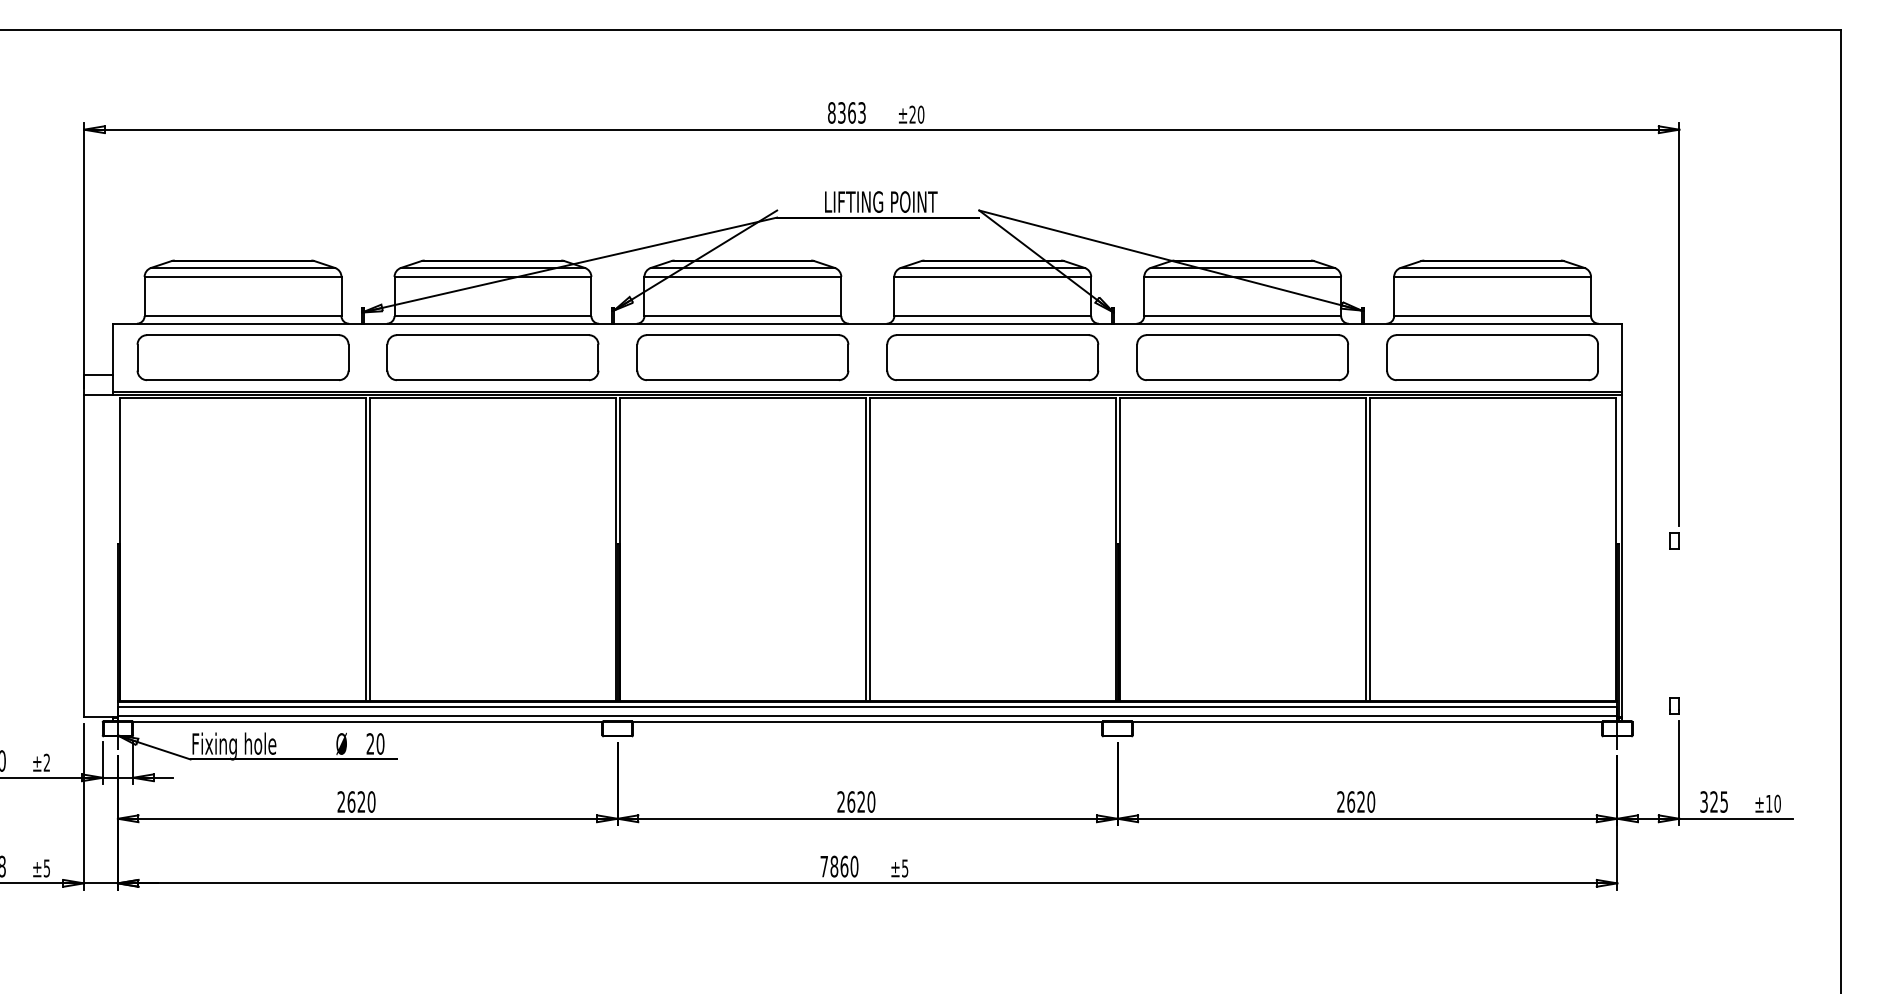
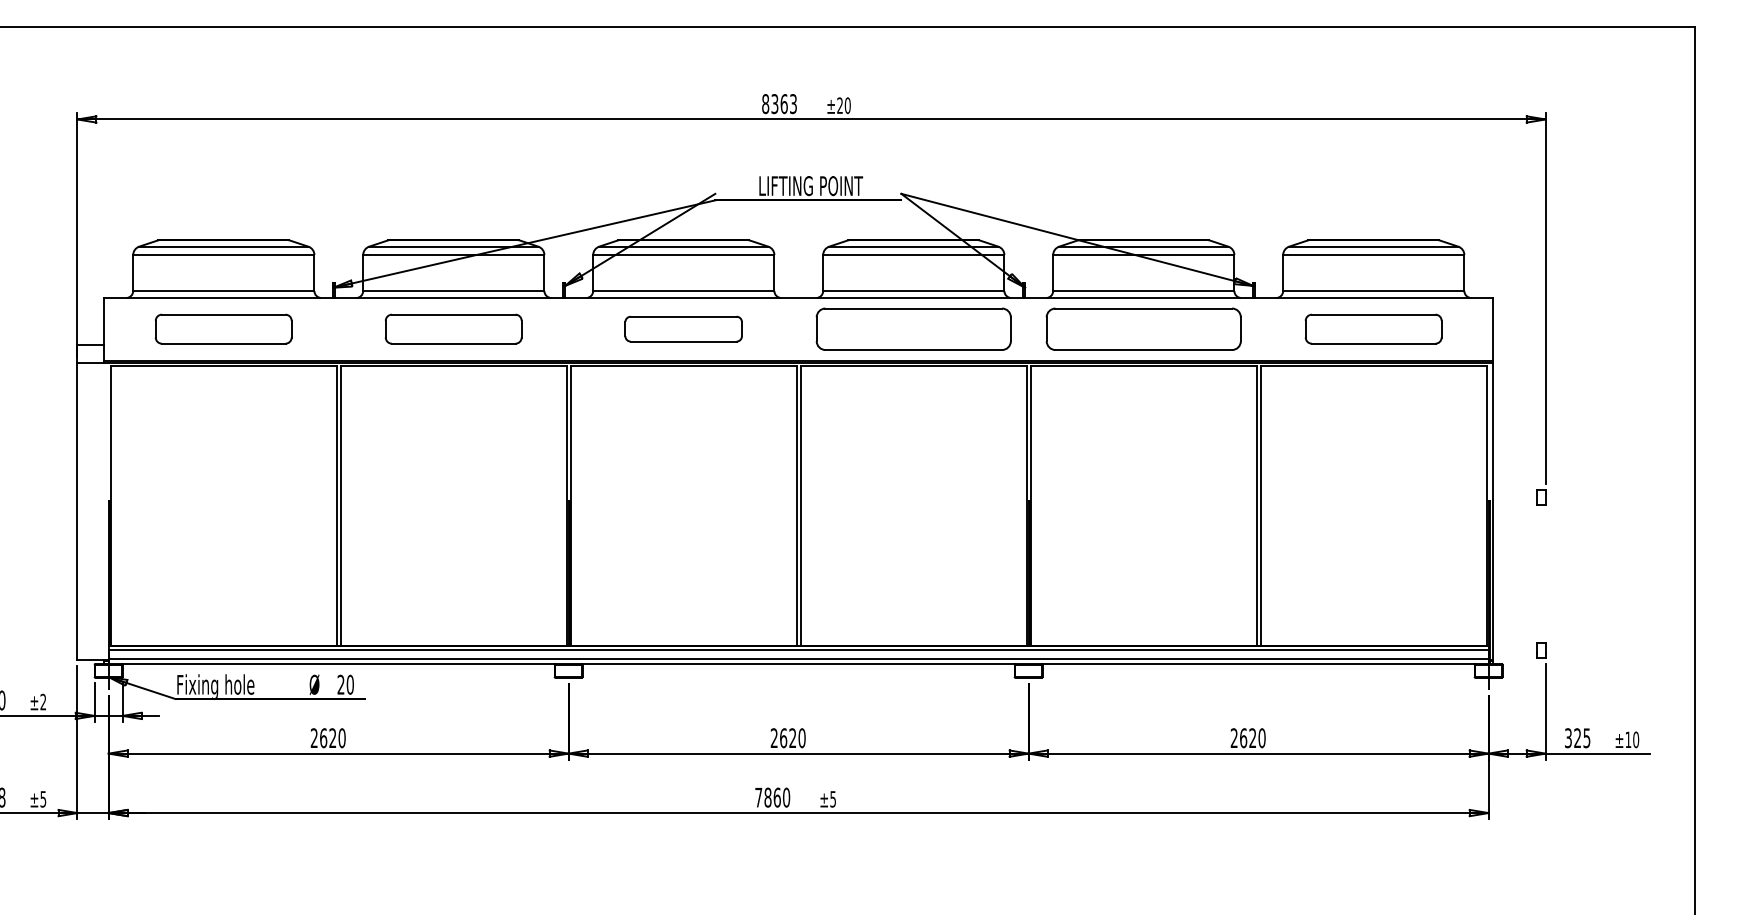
part: (242, 356) -> (223, 328), size x0.7
part: (492, 356) -> (453, 328), size x0.7
part: (742, 356) -> (683, 328), size x0.6
part: (1492, 356) -> (1373, 328), size x0.7

